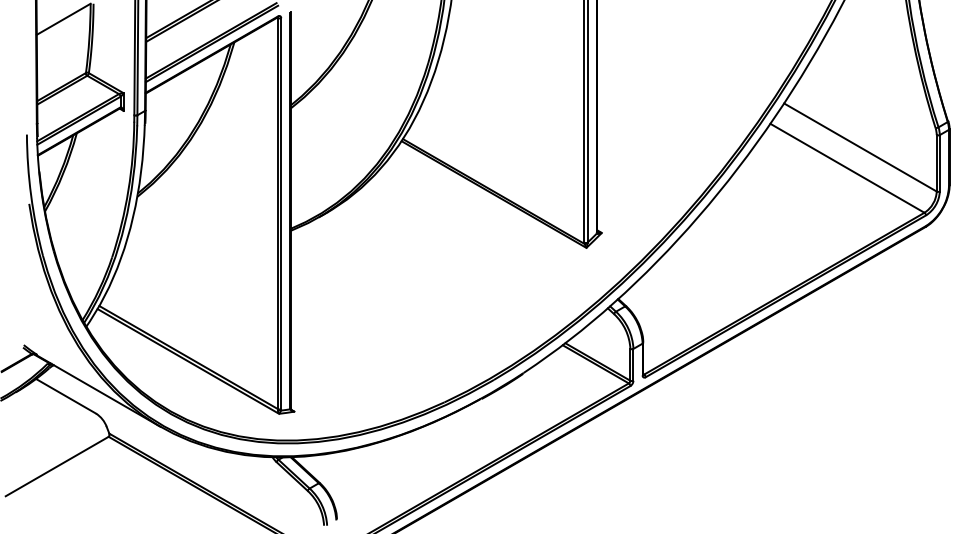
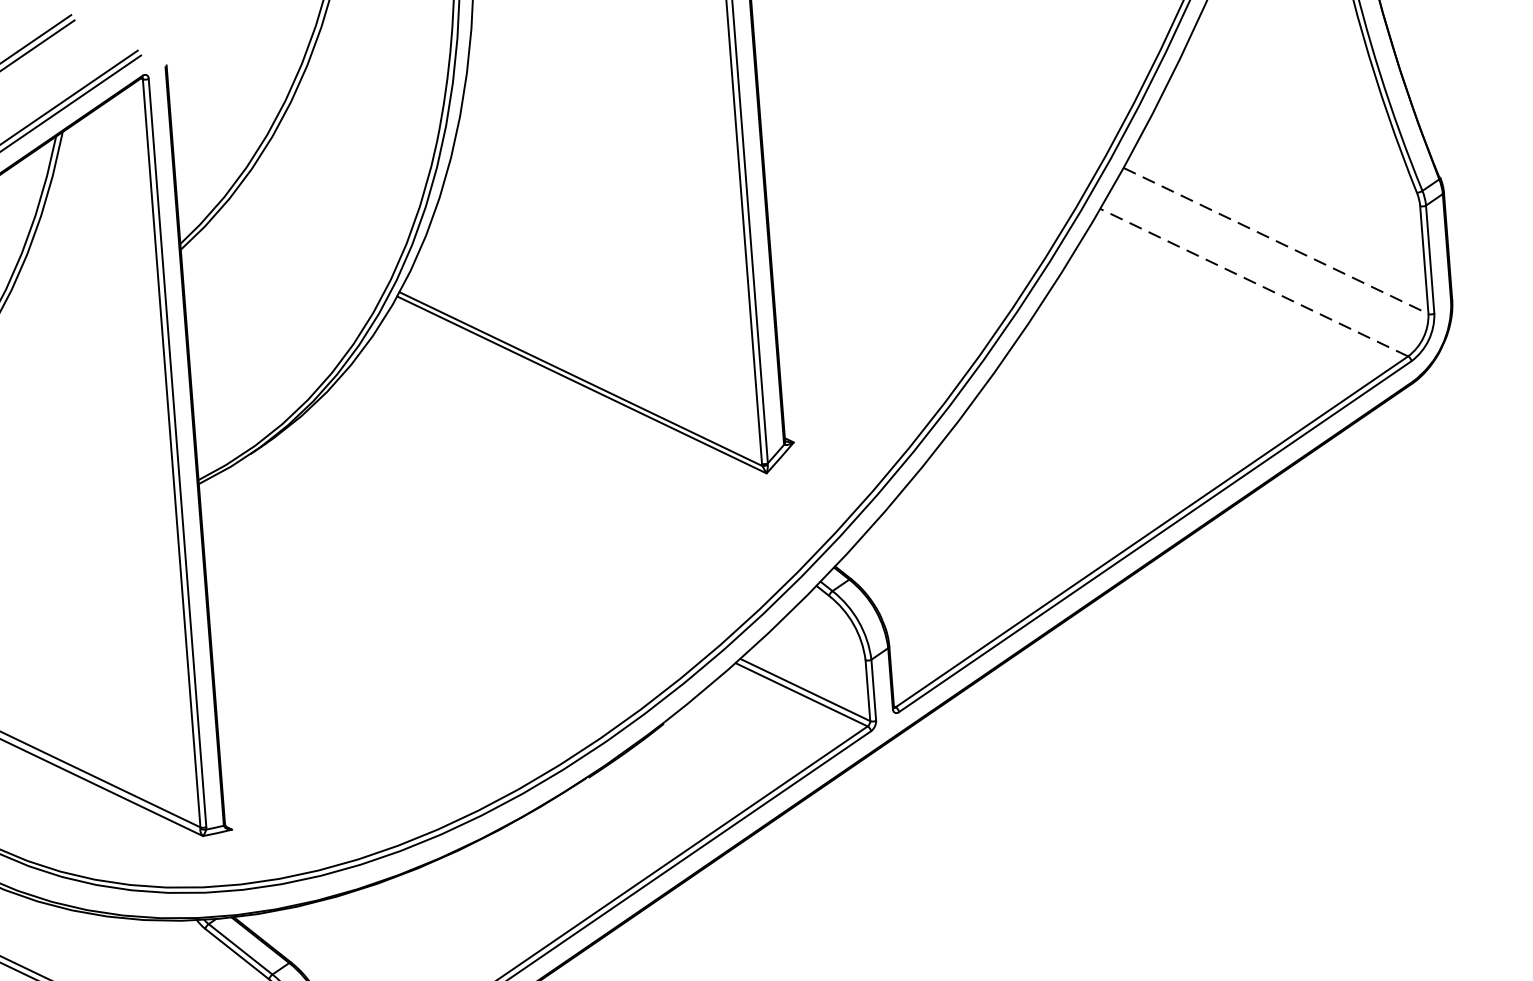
line: (860, 147) -> (1276, 240), solid -> dashed
line: (847, 168) -> (1254, 283), solid -> dashed

